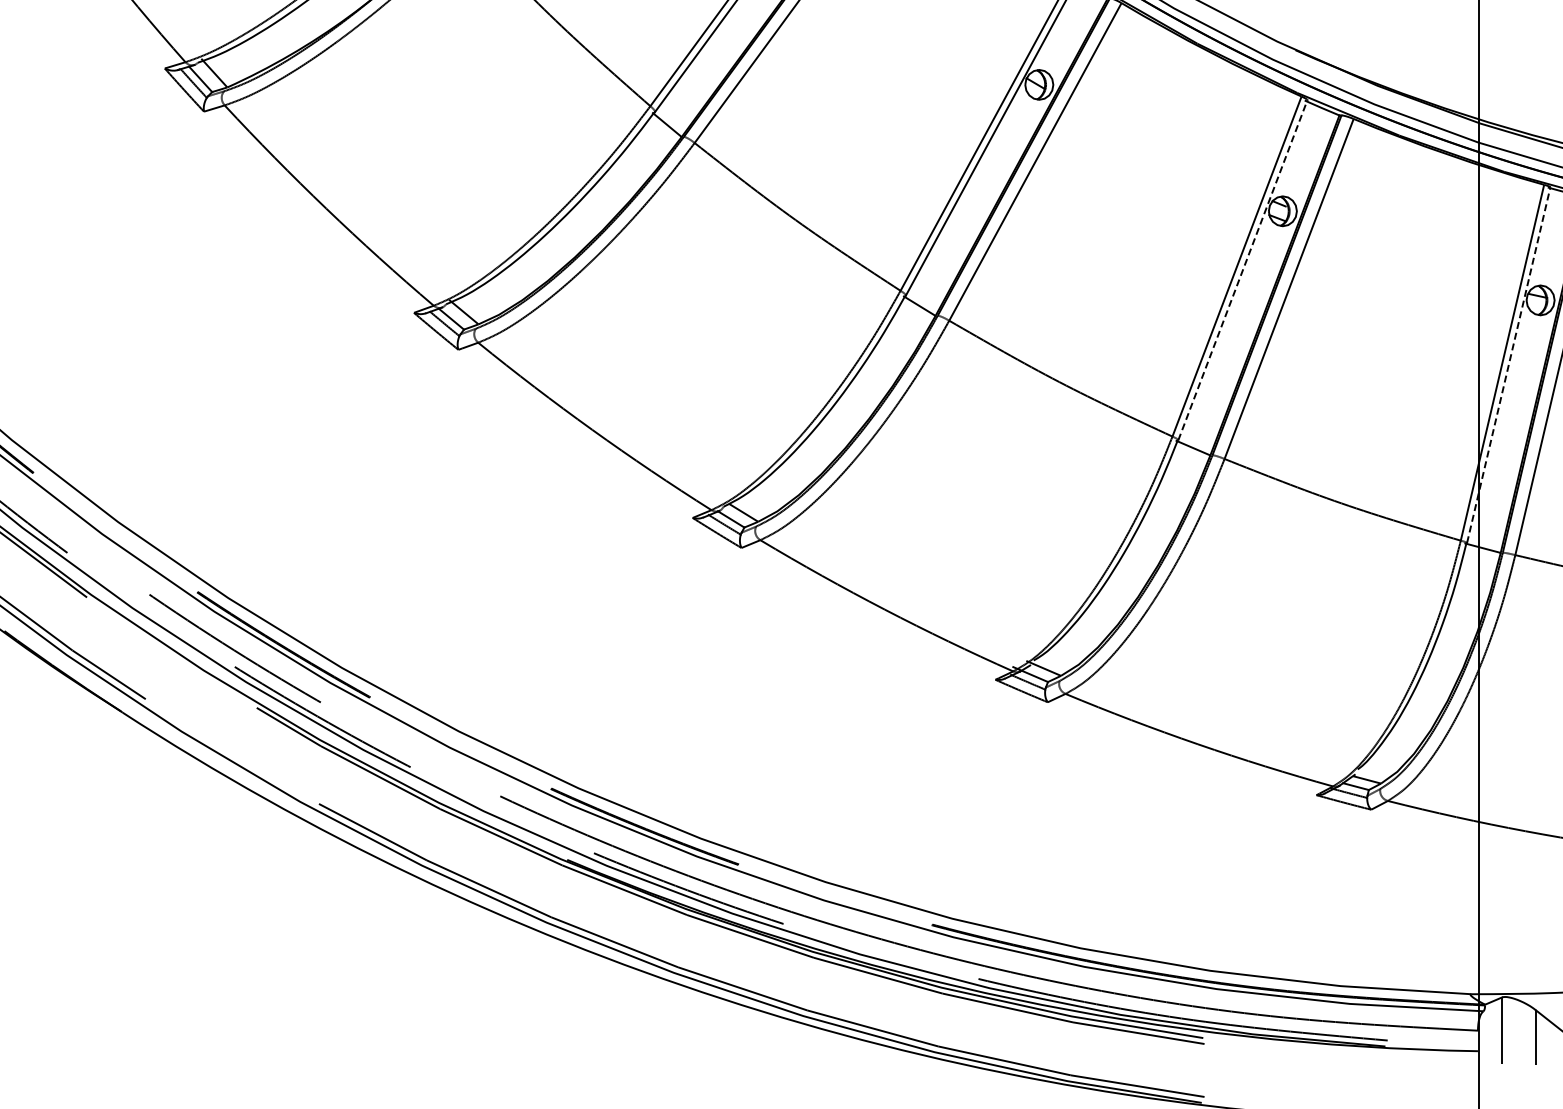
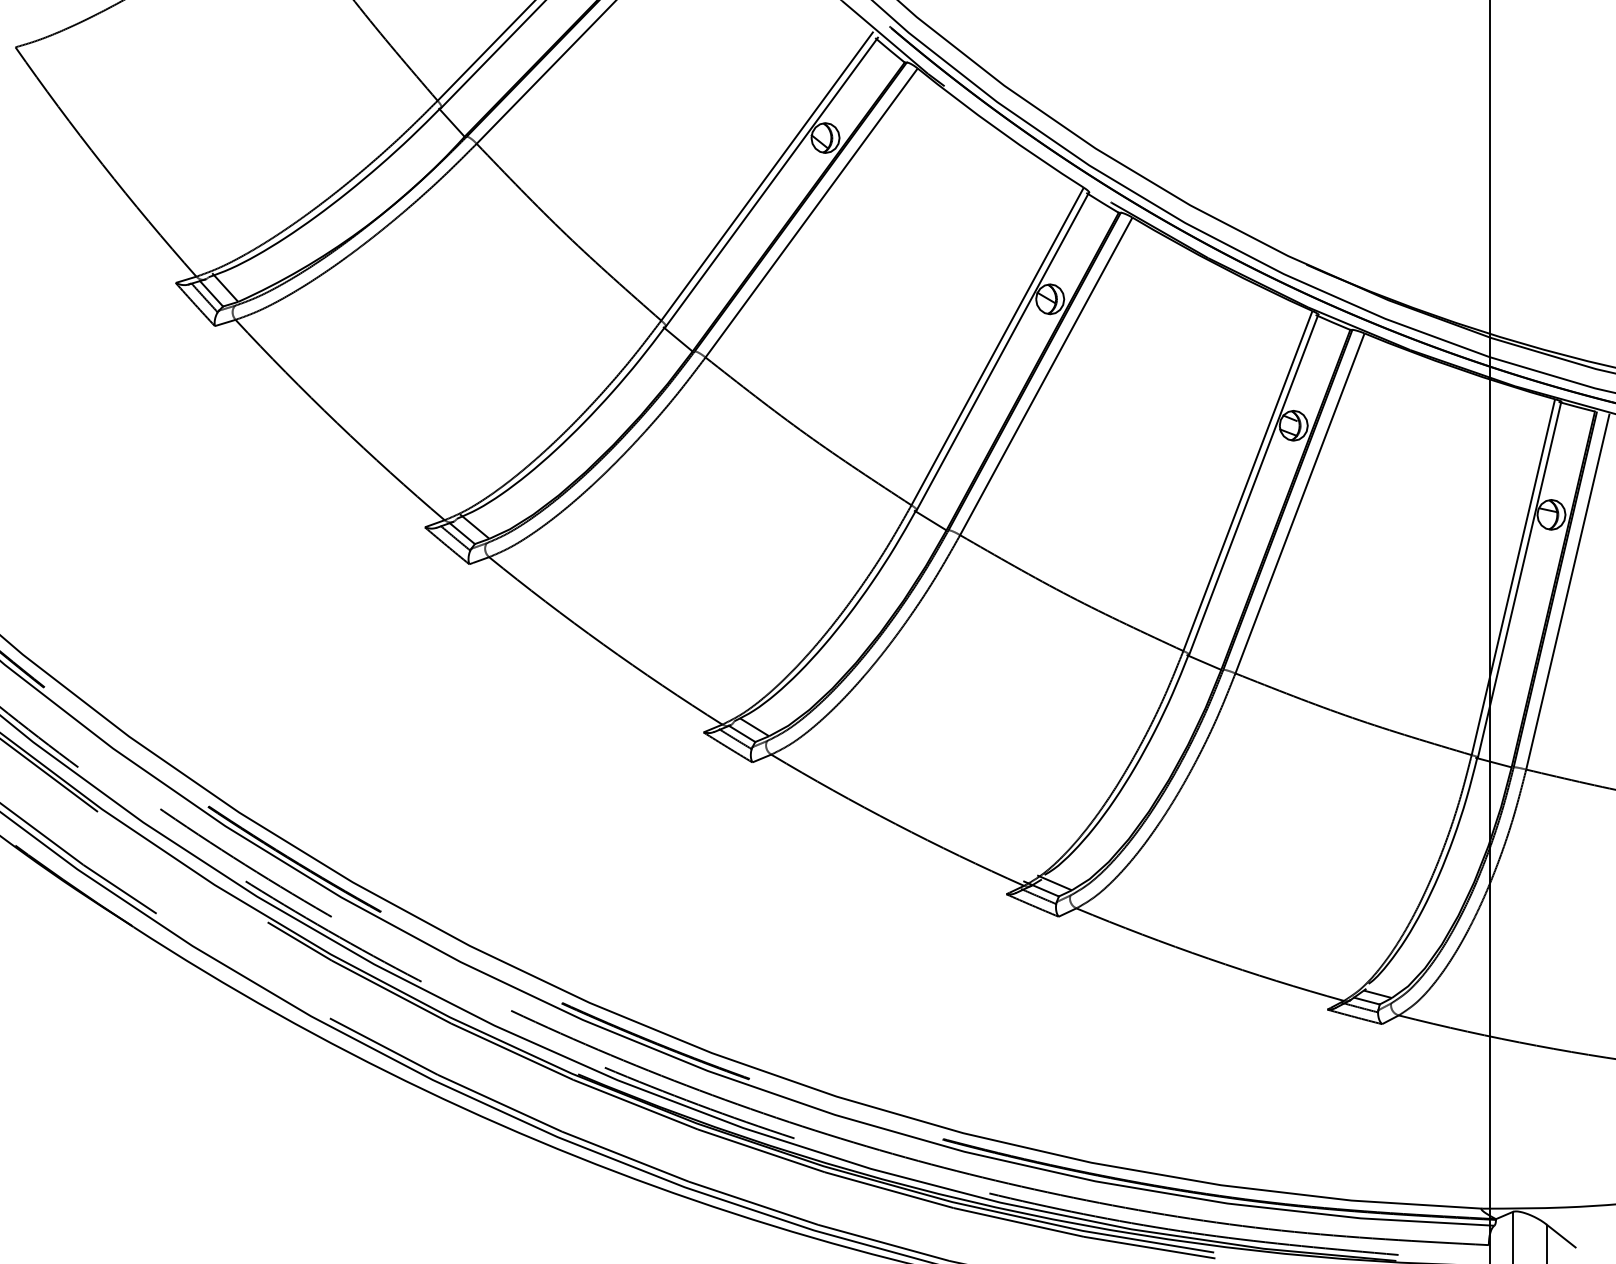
line: (1242, 270) -> (1253, 484), dashed -> solid
line: (1508, 365) -> (1519, 579), dashed -> solid

